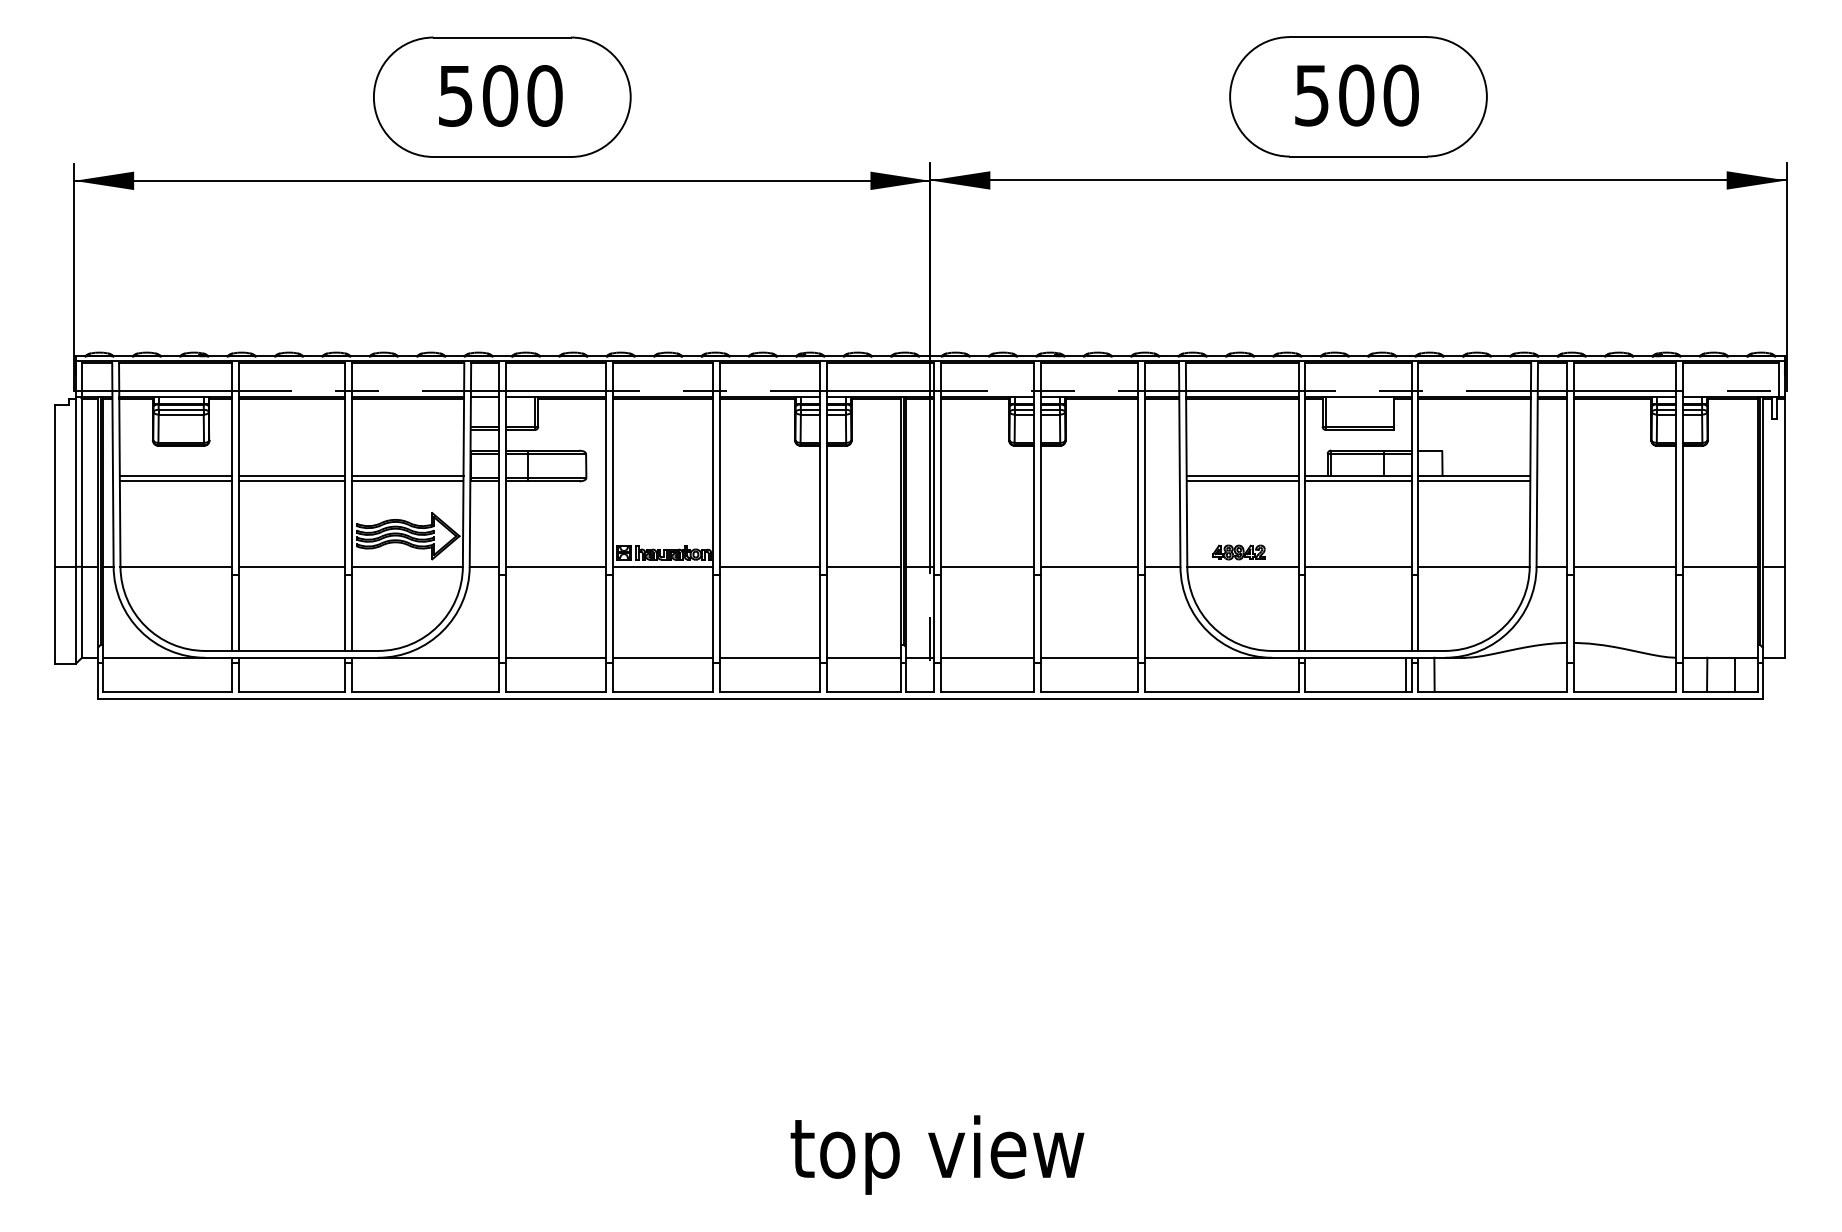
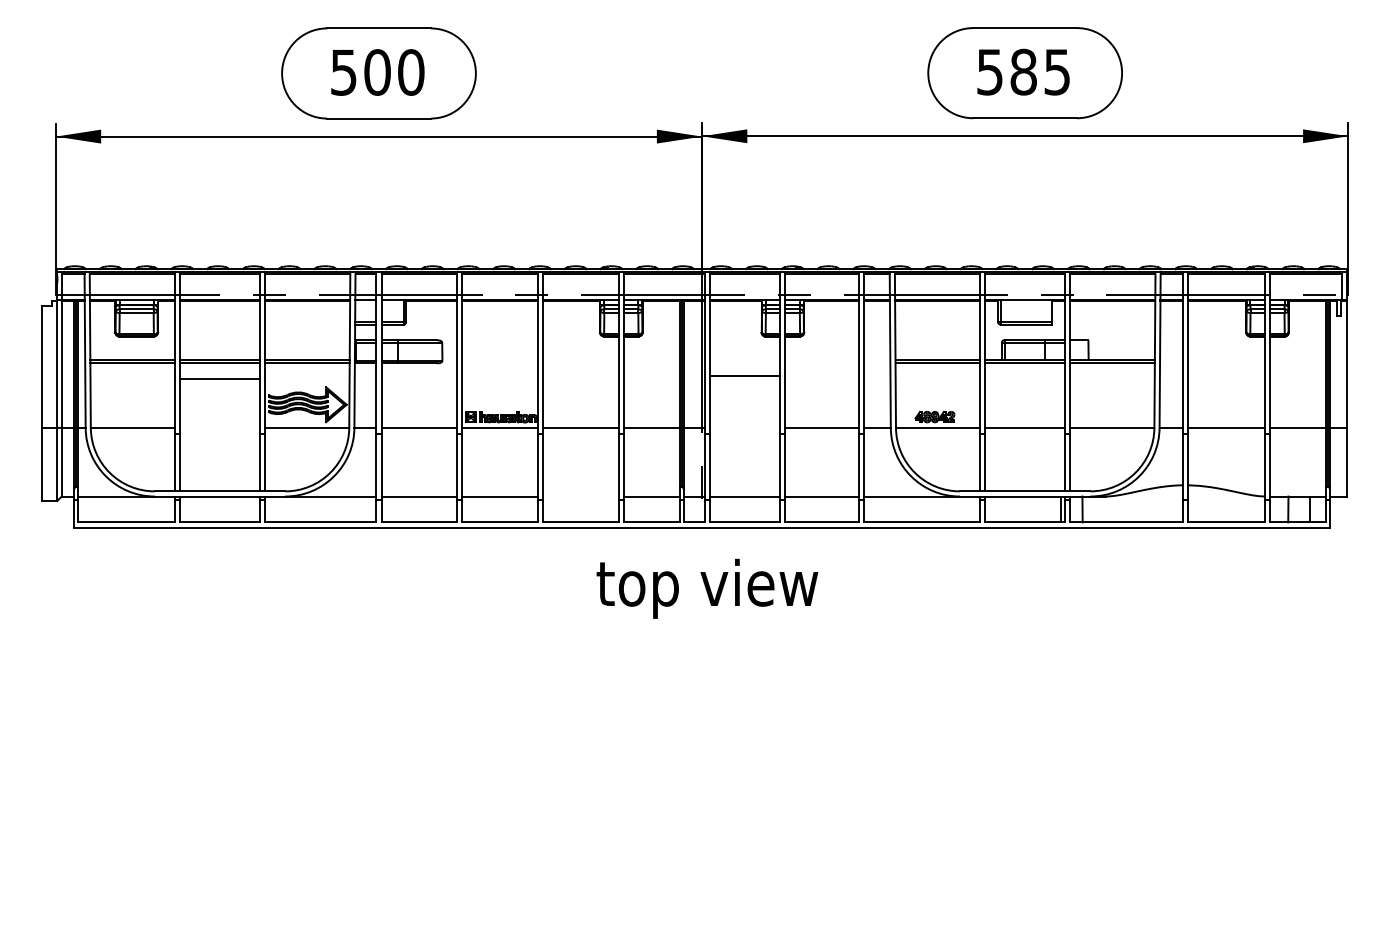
text: (1378, 94) -> (1040, 71), 500 -> 585
line: (290, 566) -> (219, 378), moved
line: (986, 566) -> (744, 375), moved
line: (769, 657) -> (580, 496), removed
text: (937, 1154) -> (707, 588), moved

